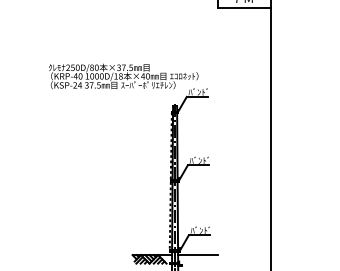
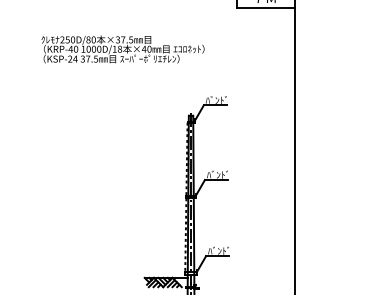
text: (123, 76) -> (122, 49), moved
line: (197, 255) -> (215, 278), removed

